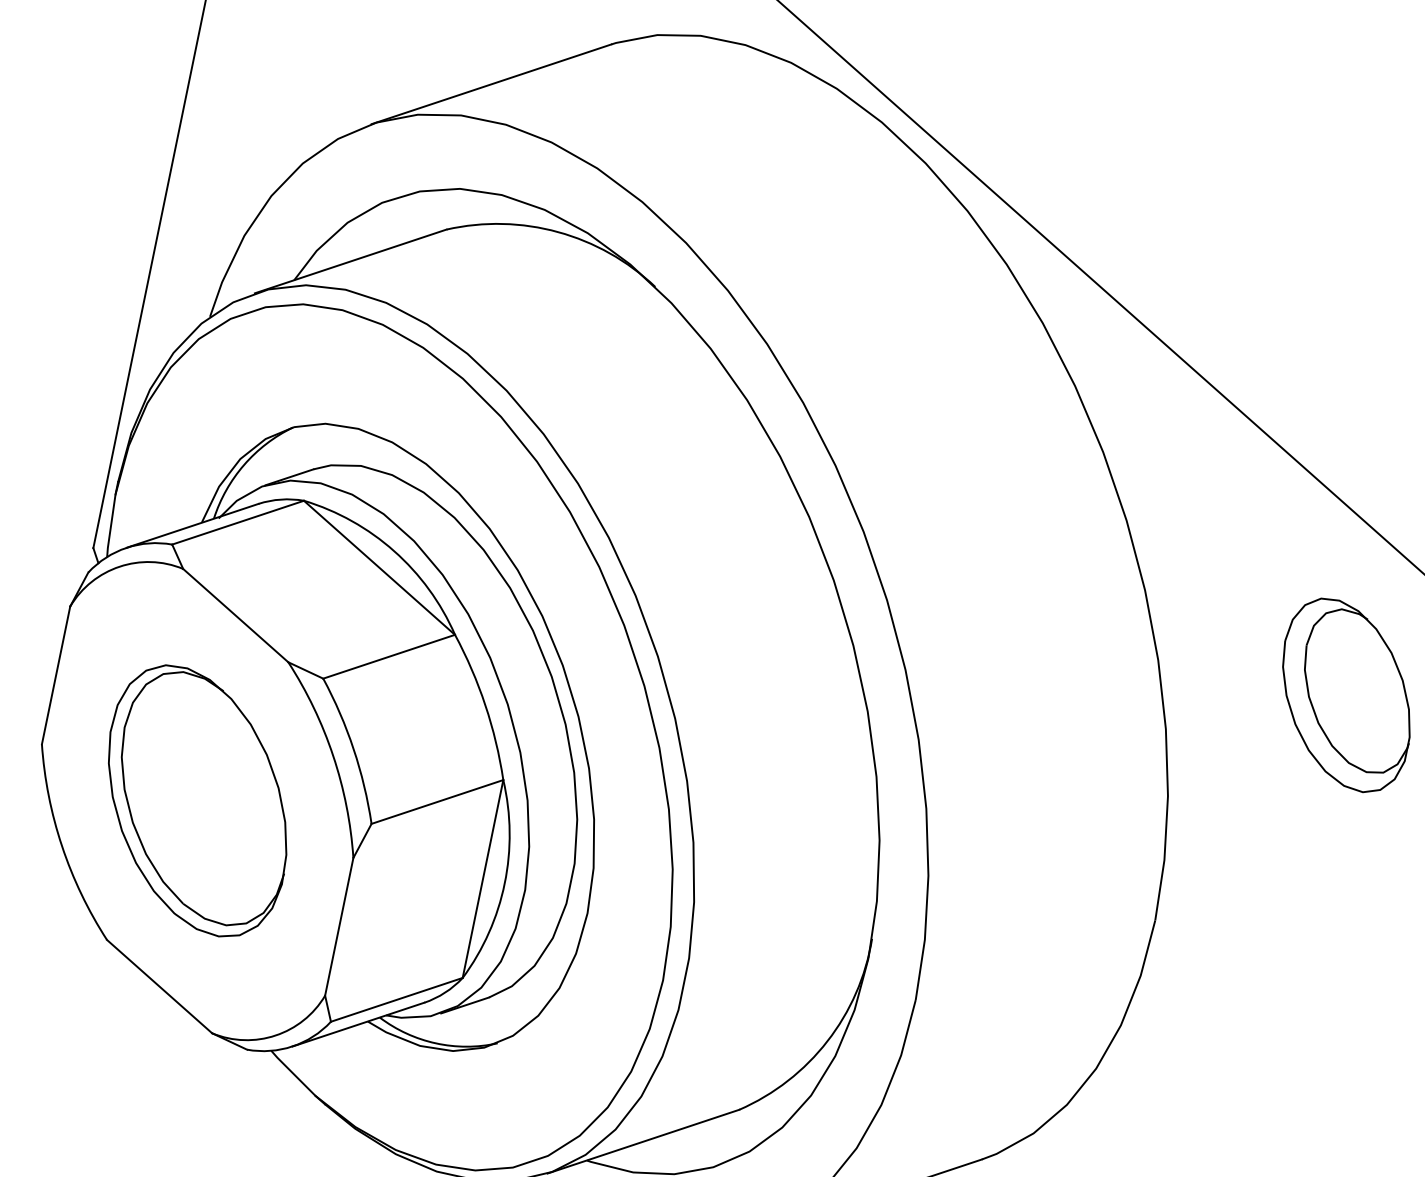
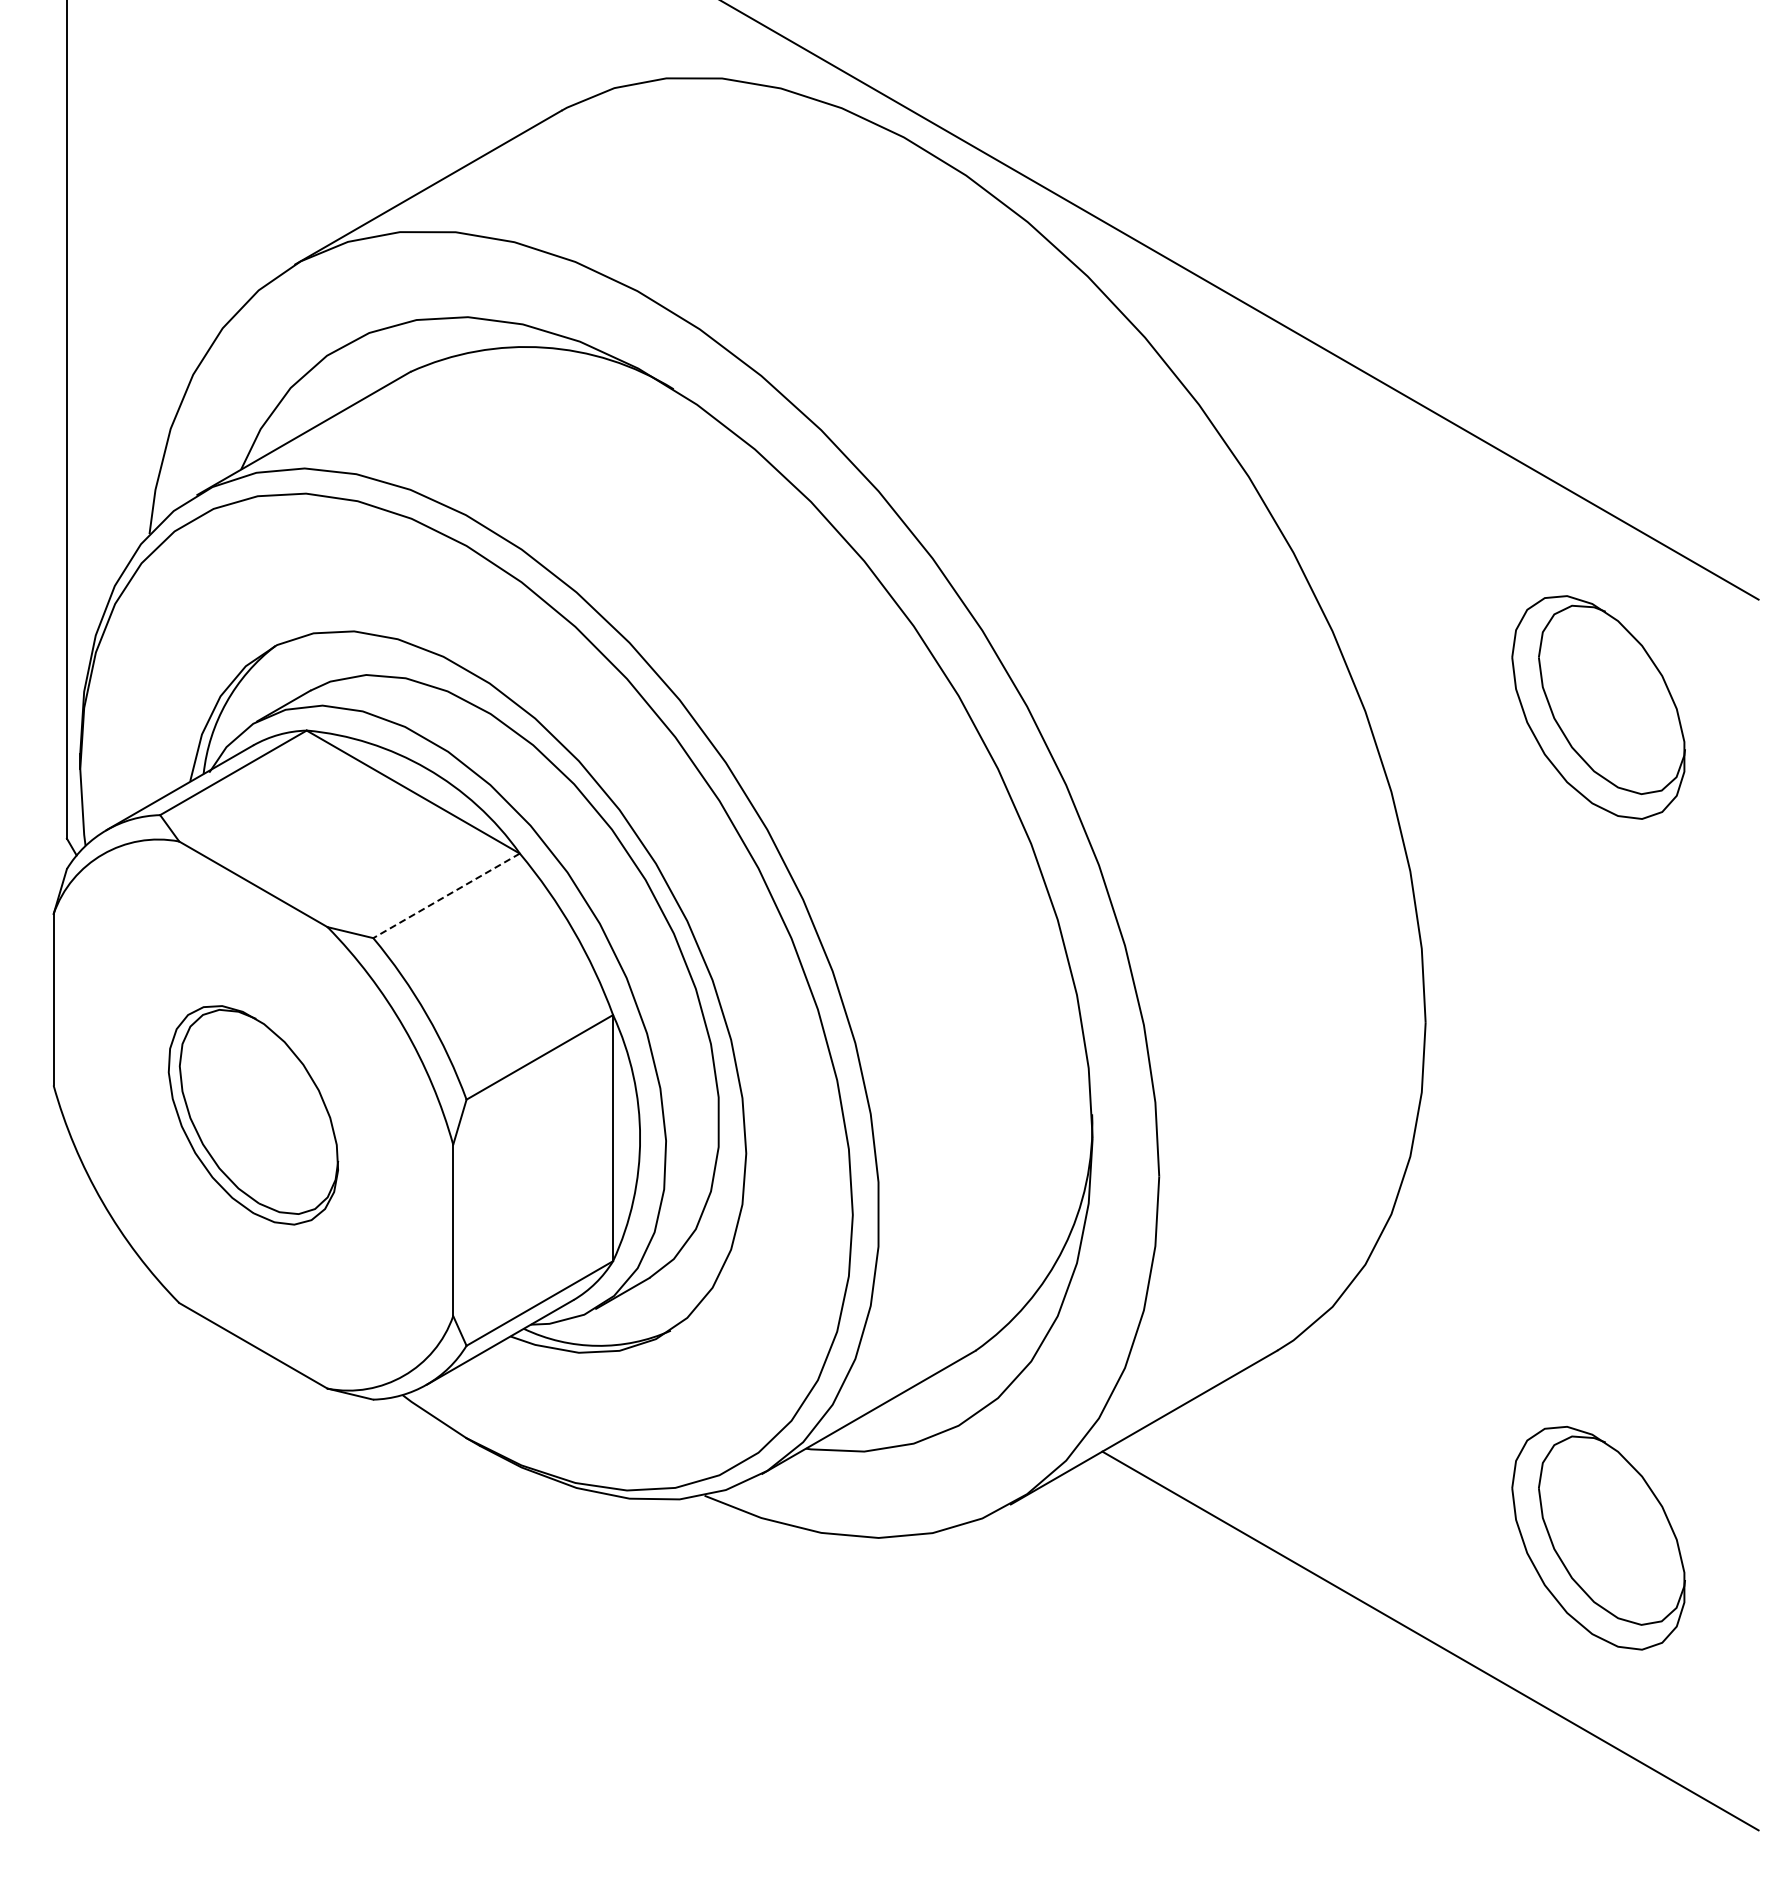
line: (389, 656) -> (446, 895), solid -> dashed
part: (197, 801) -> (253, 1115), size x0.7

